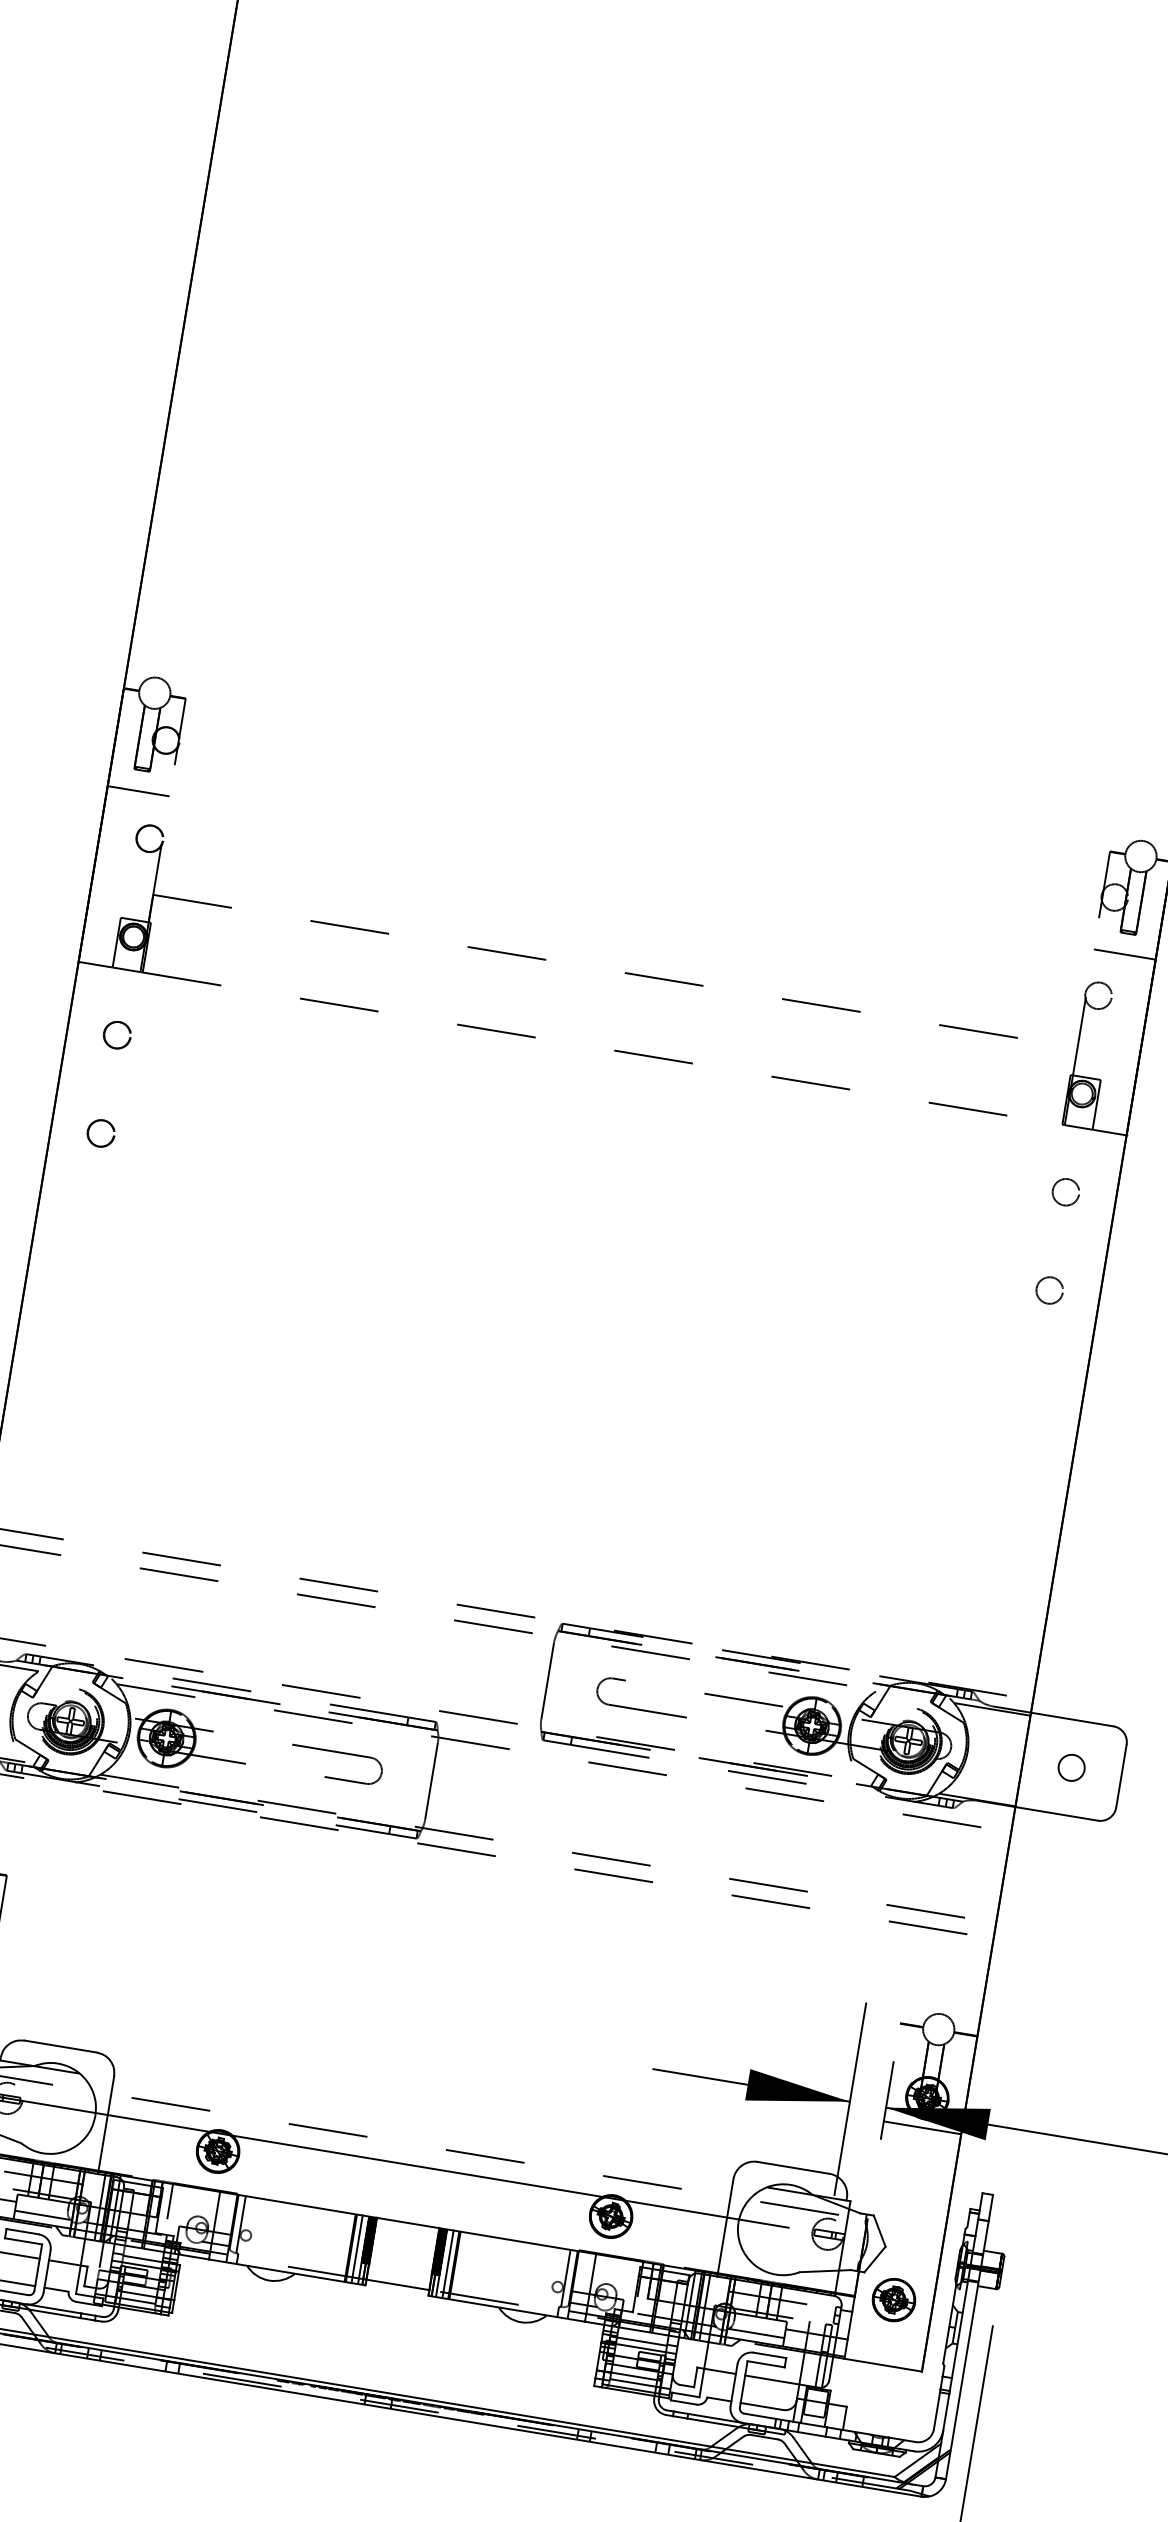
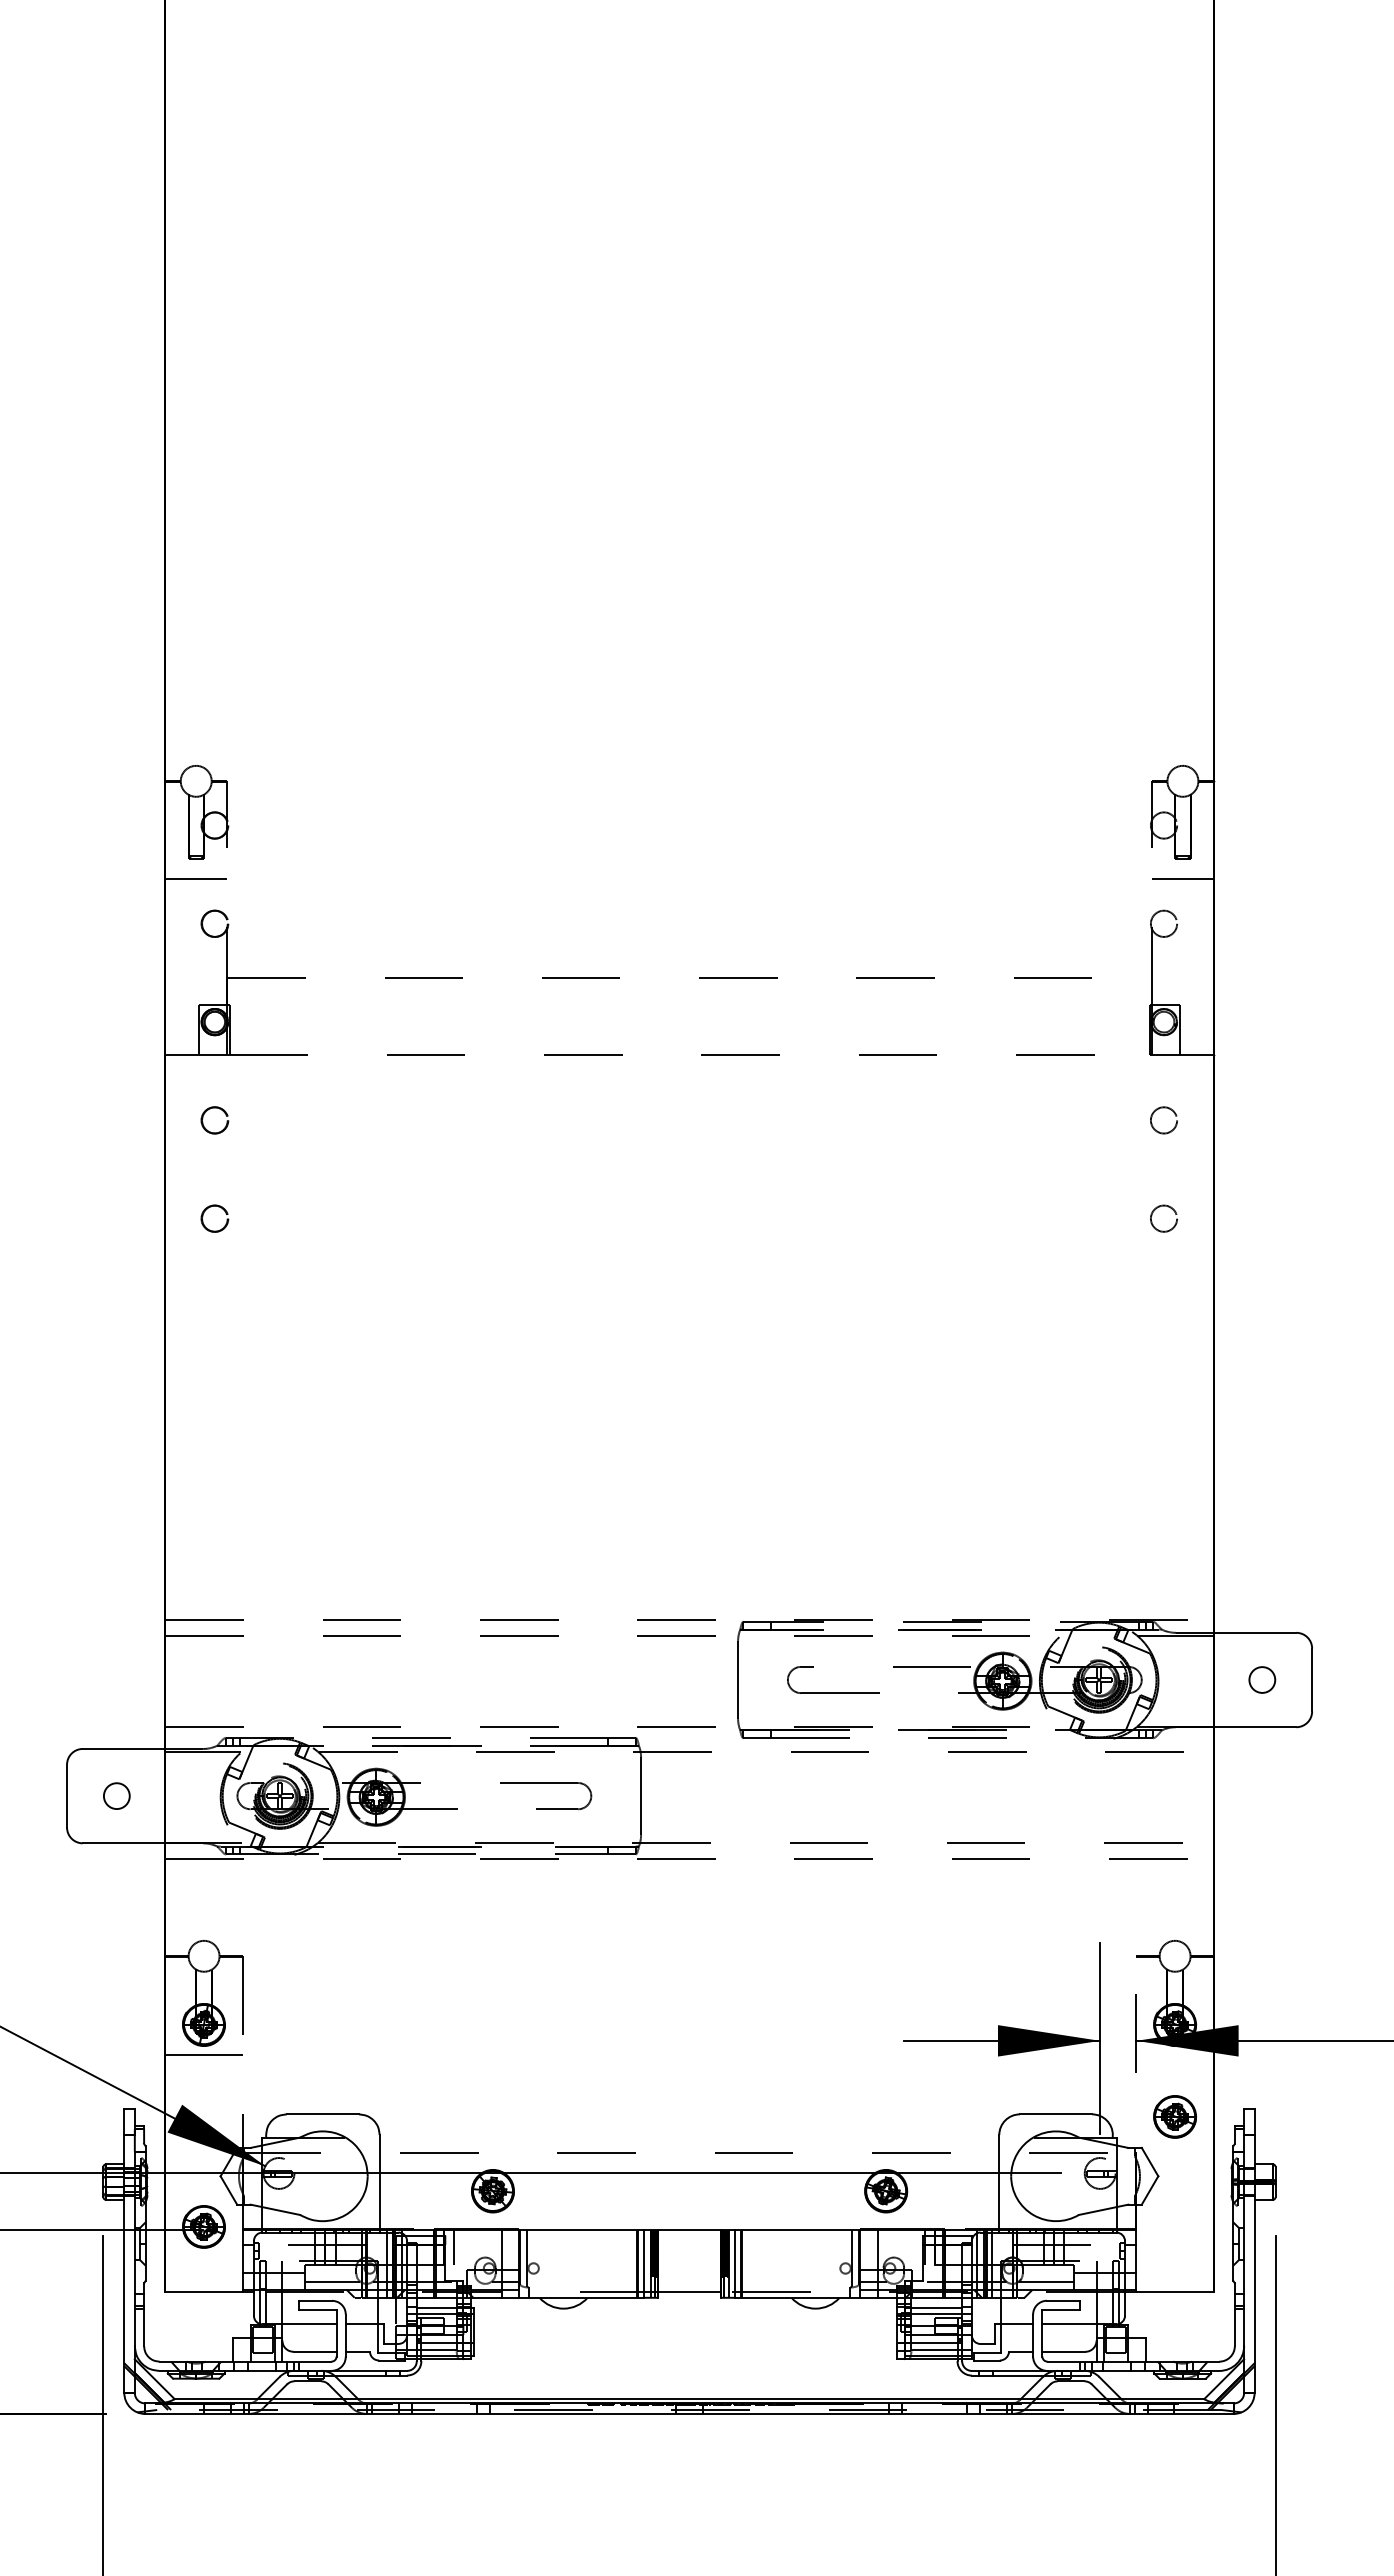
line: (921, 2127) -> (1174, 2054), removed
part: (893, 2299) -> (1174, 2116), moved

